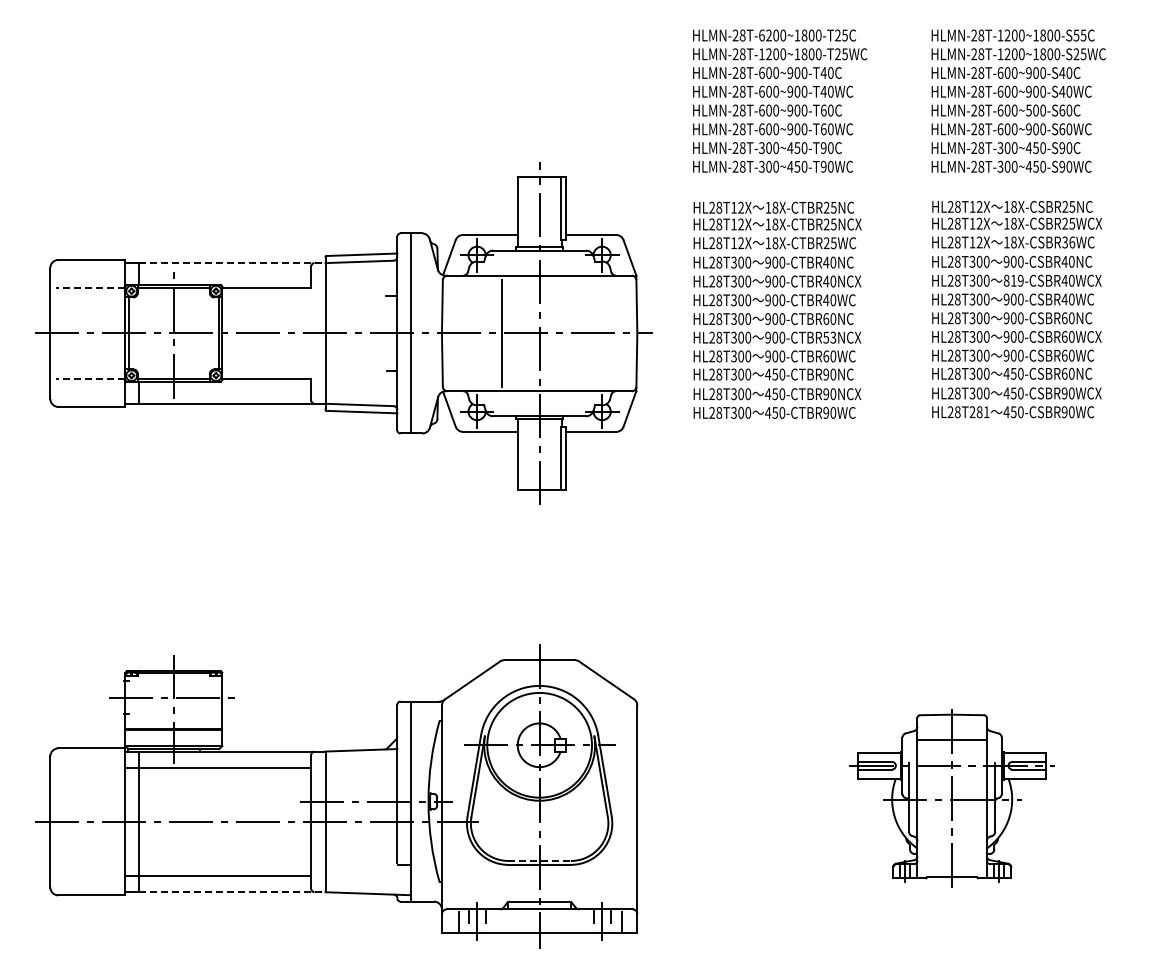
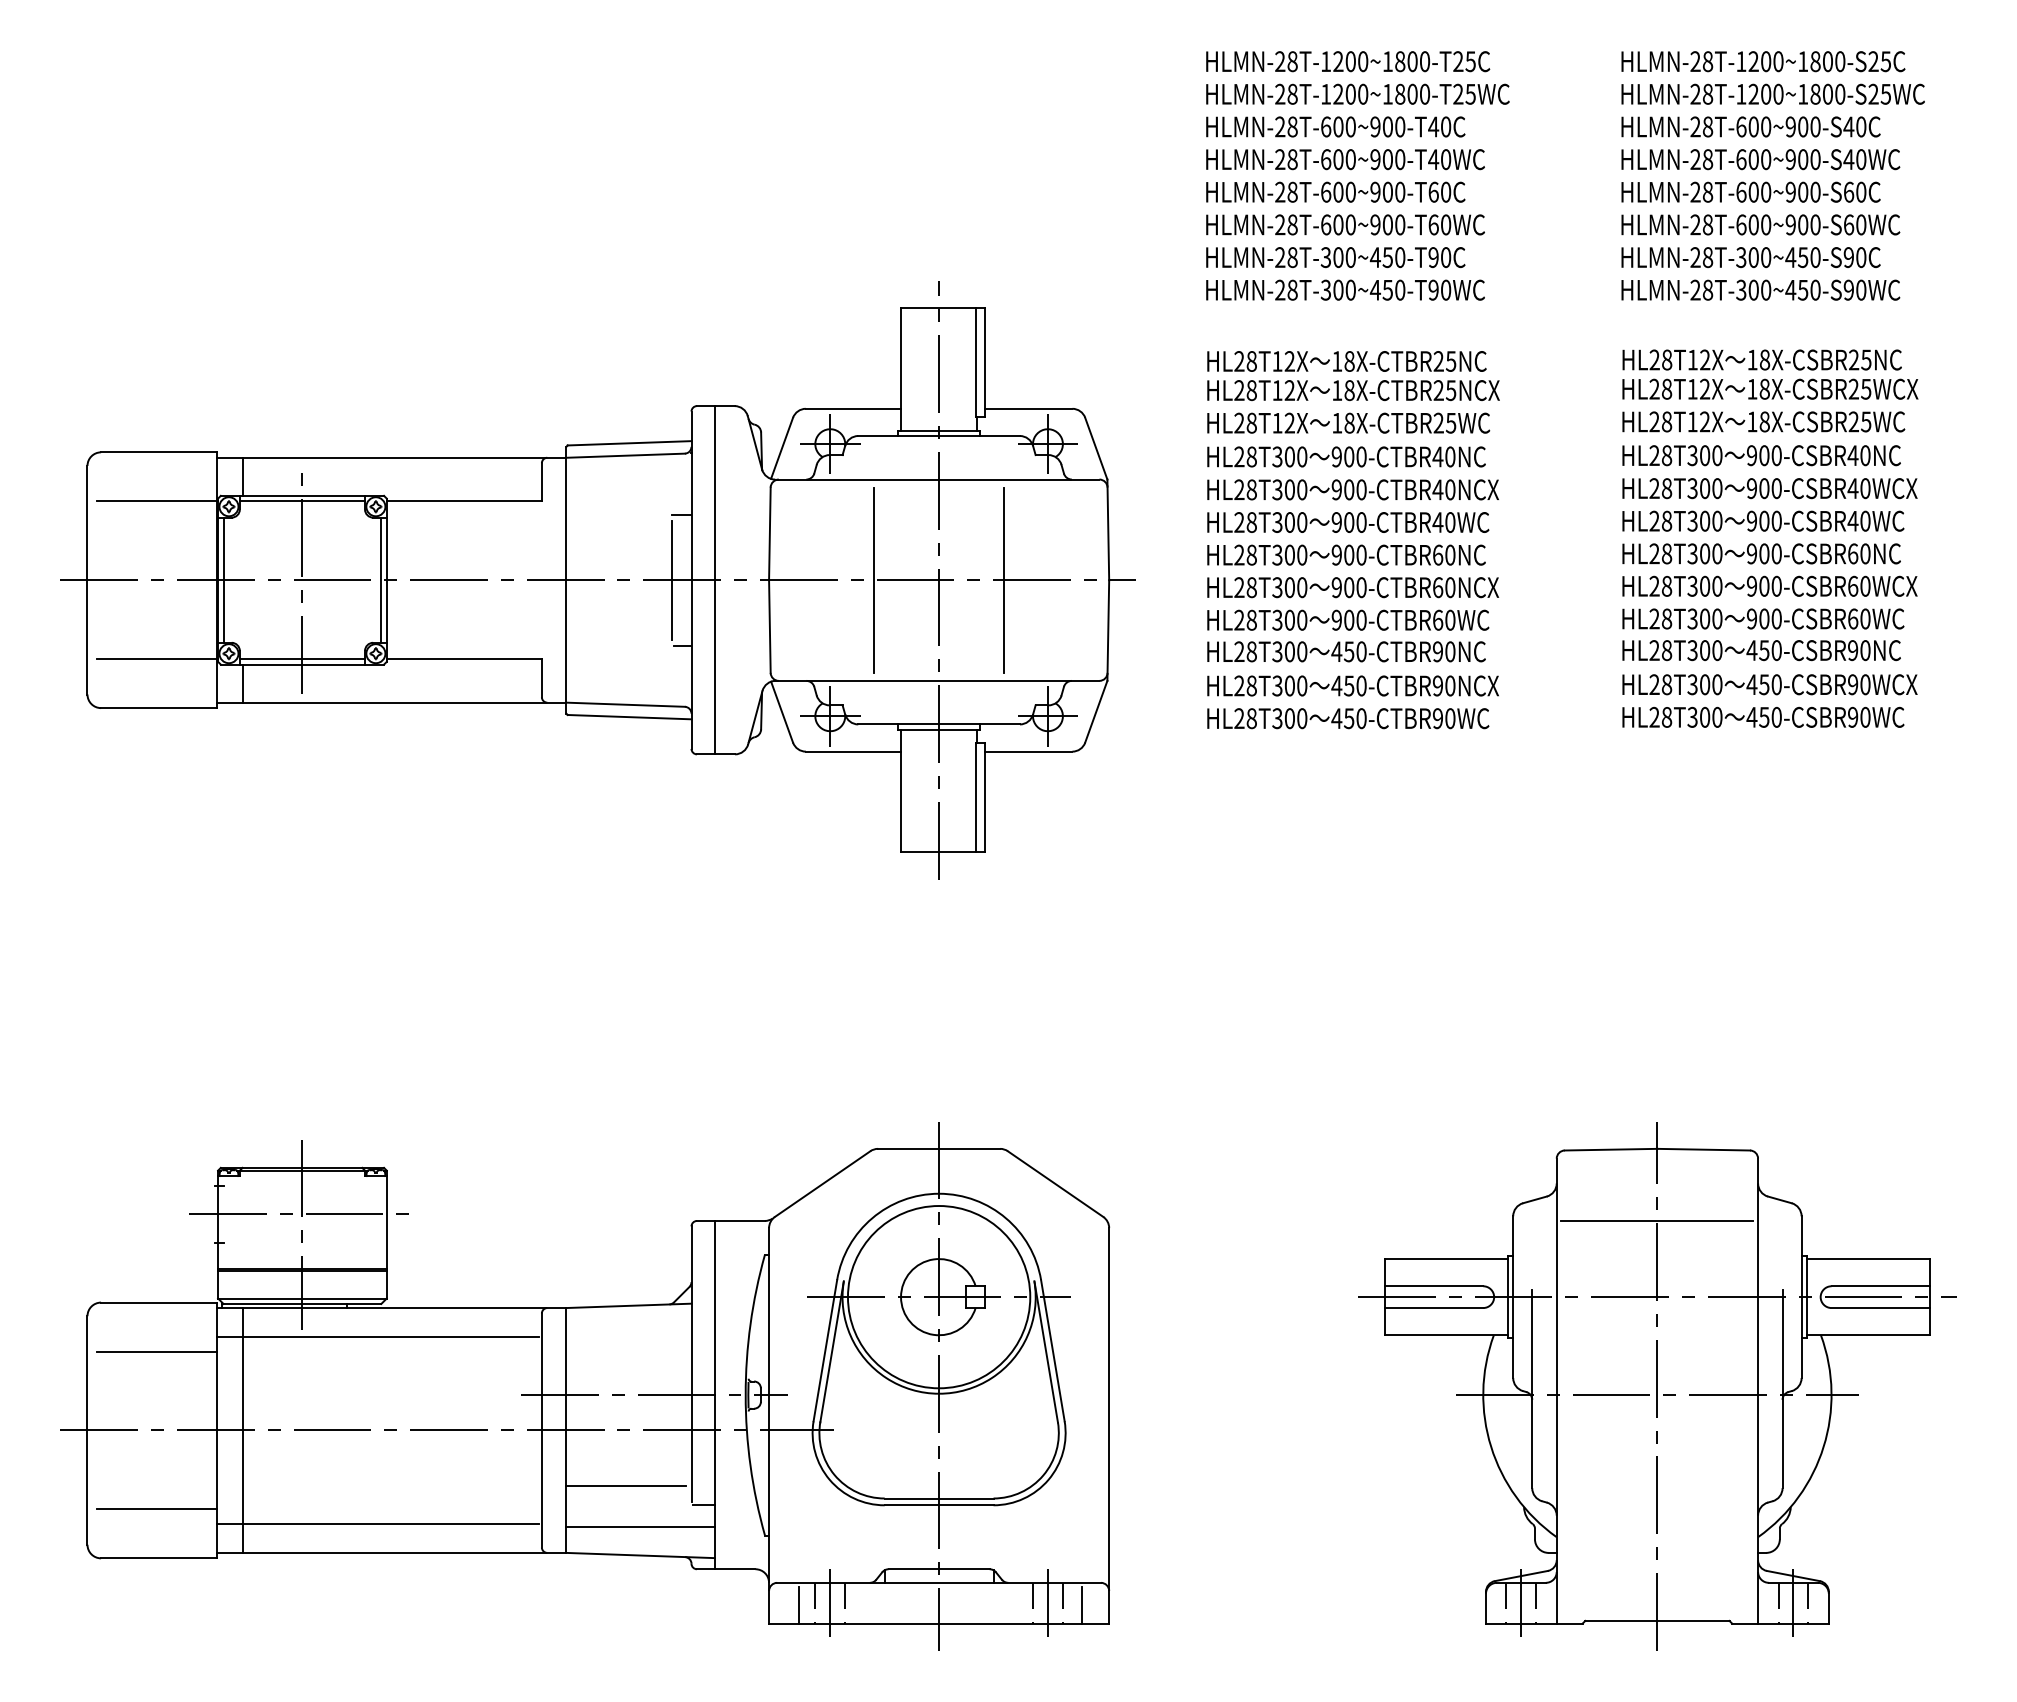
text: (761, 35) -> (1325, 61), HLMN-28T-6200~1800-T25C -> HLMN-28T-1200~1800-T25C
text: (1076, 35) -> (1873, 61), HLMN-28T-1200~1800-S55C -> HLMN-28T-1200~1800-S25C
text: (1028, 110) -> (1790, 192), HLMN-28T-600~500-S60C -> HLMN-28T-600~900-S60C
text: (1068, 242) -> (1859, 421), 18X-CSBR36WC -> 18X-CSBR25WC
line: (232, 263) -> (404, 458), dashed -> solid
text: (1013, 280) -> (1763, 488), 819-CSBR40WCX -> 900-CSBR40WCX
line: (89, 288) -> (155, 501), dashed -> solid
line: (386, 333) -> (672, 580), added
line: (577, 333) -> (1005, 580), added
text: (829, 337) -> (1443, 587), 900-CTBR53NCX -> 900-CTBR60NCX
text: (1064, 373) -> (1852, 649), 450-CSBR60NC -> 450-CSBR90NC
line: (89, 378) -> (155, 658), dashed -> solid
text: (979, 412) -> (1704, 717), HL28T281 -> HL28T300
line: (89, 776) -> (155, 1351), added
part: (951, 796) -> (1656, 1386), size x1.67
line: (359, 853) -> (625, 1485), added
line: (540, 860) -> (940, 1497), dashed -> solid
line: (89, 867) -> (155, 1509), added
line: (367, 877) -> (639, 1527), added
line: (232, 892) -> (404, 1553), dashed -> solid

